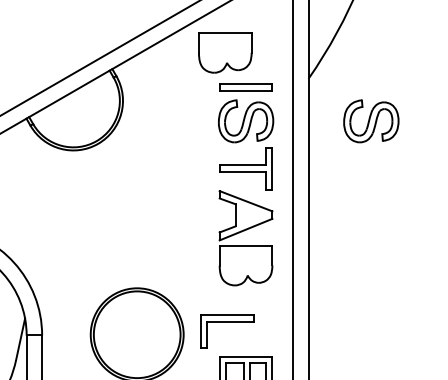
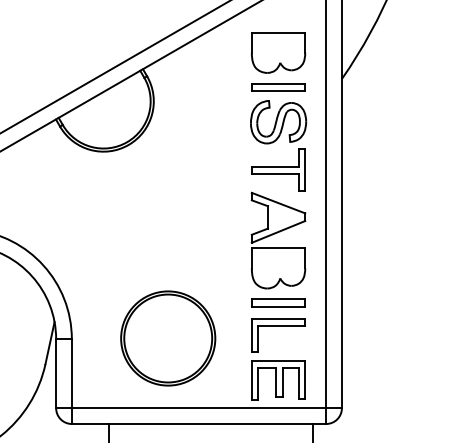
part: (225, 52) -> (278, 52), moved
part: (371, 121) -> (405, 122), removed
part: (245, 299) -> (278, 302), added
part: (227, 322) -> (278, 326), moved

